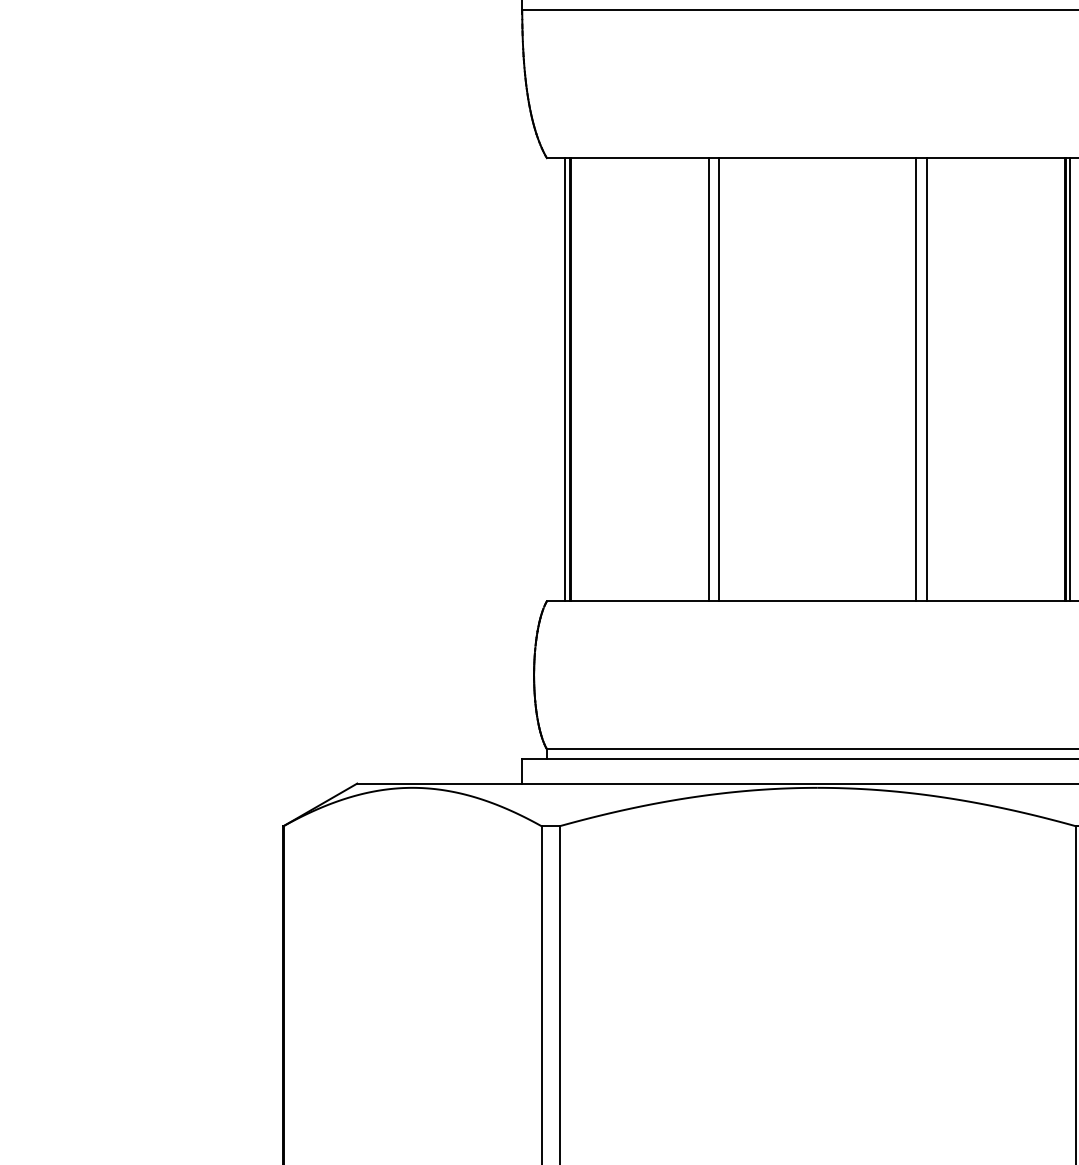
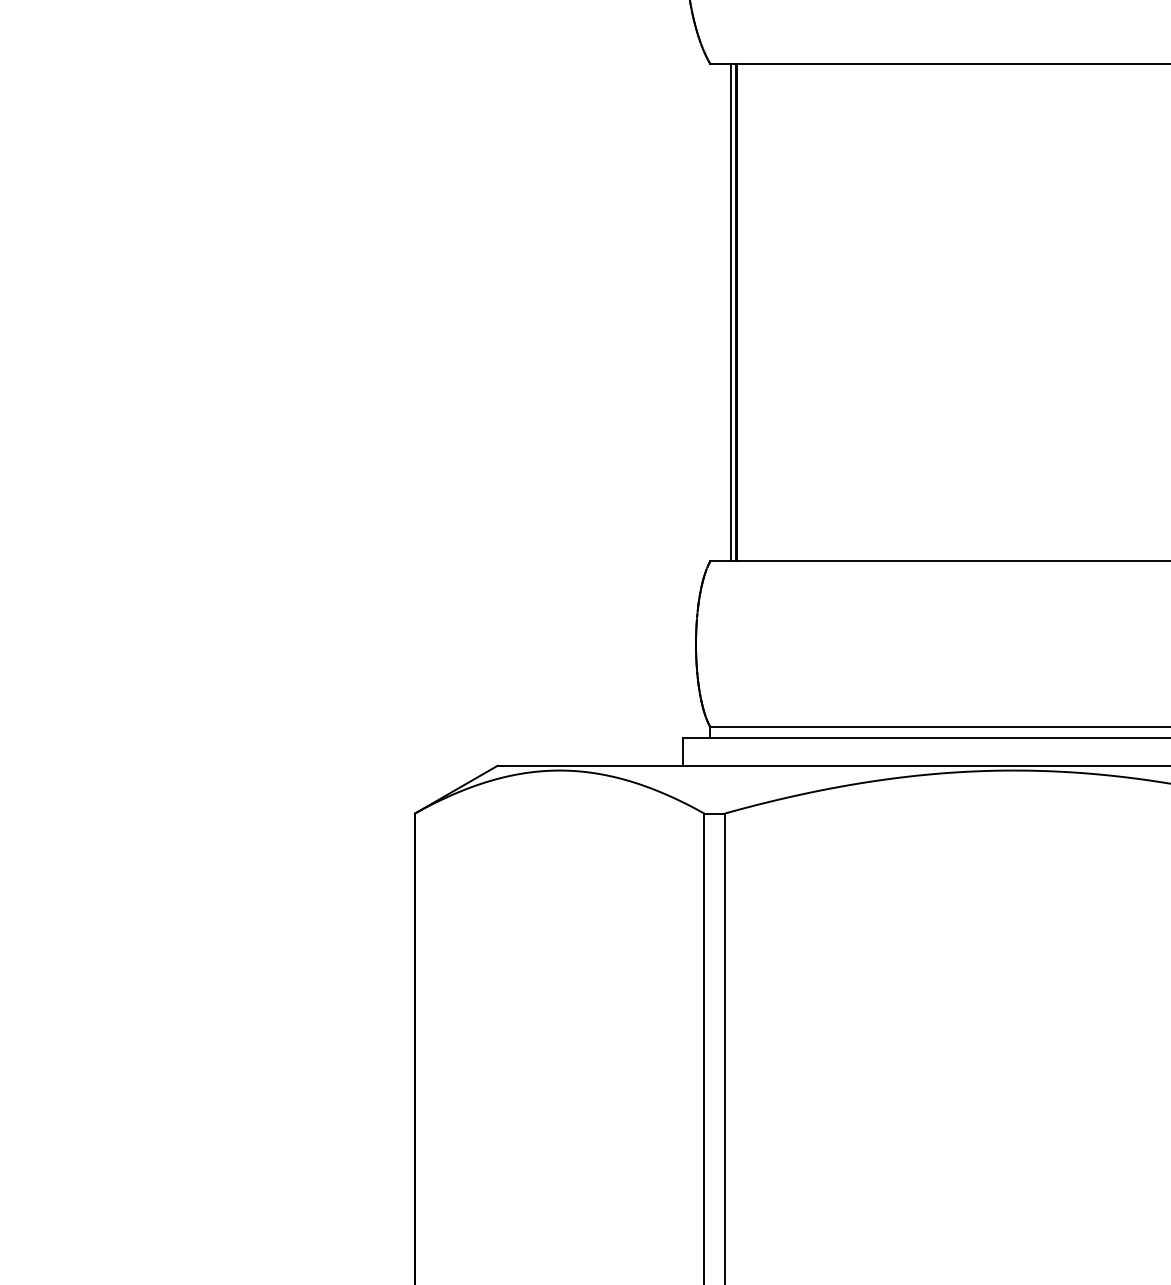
line: (708, 379) -> (891, 312), removed
line: (719, 379) -> (904, 312), removed
line: (916, 379) -> (1124, 312), removed
line: (926, 379) -> (1136, 312), removed

